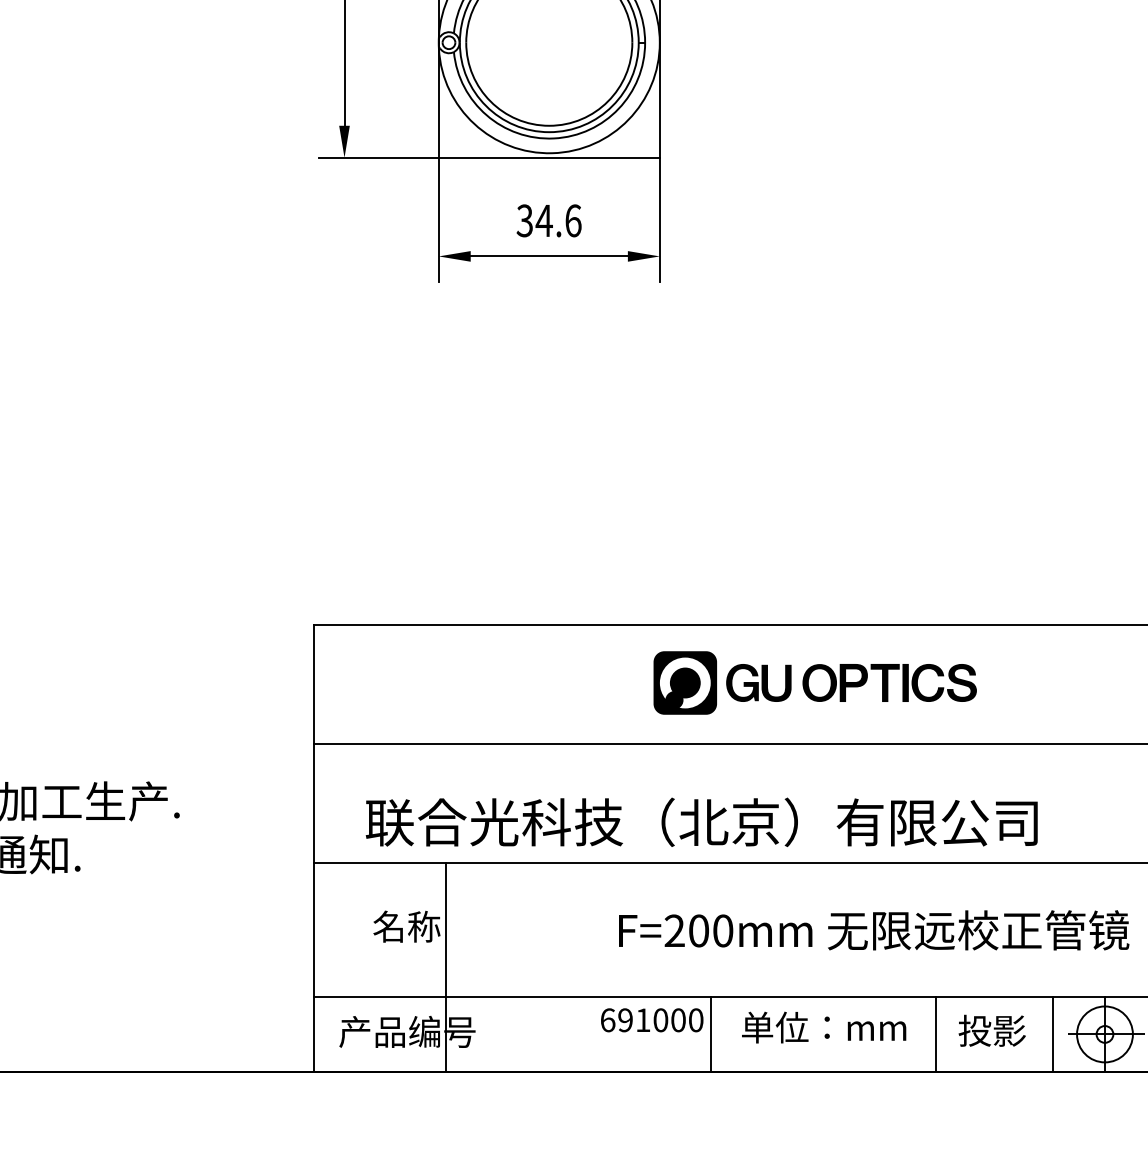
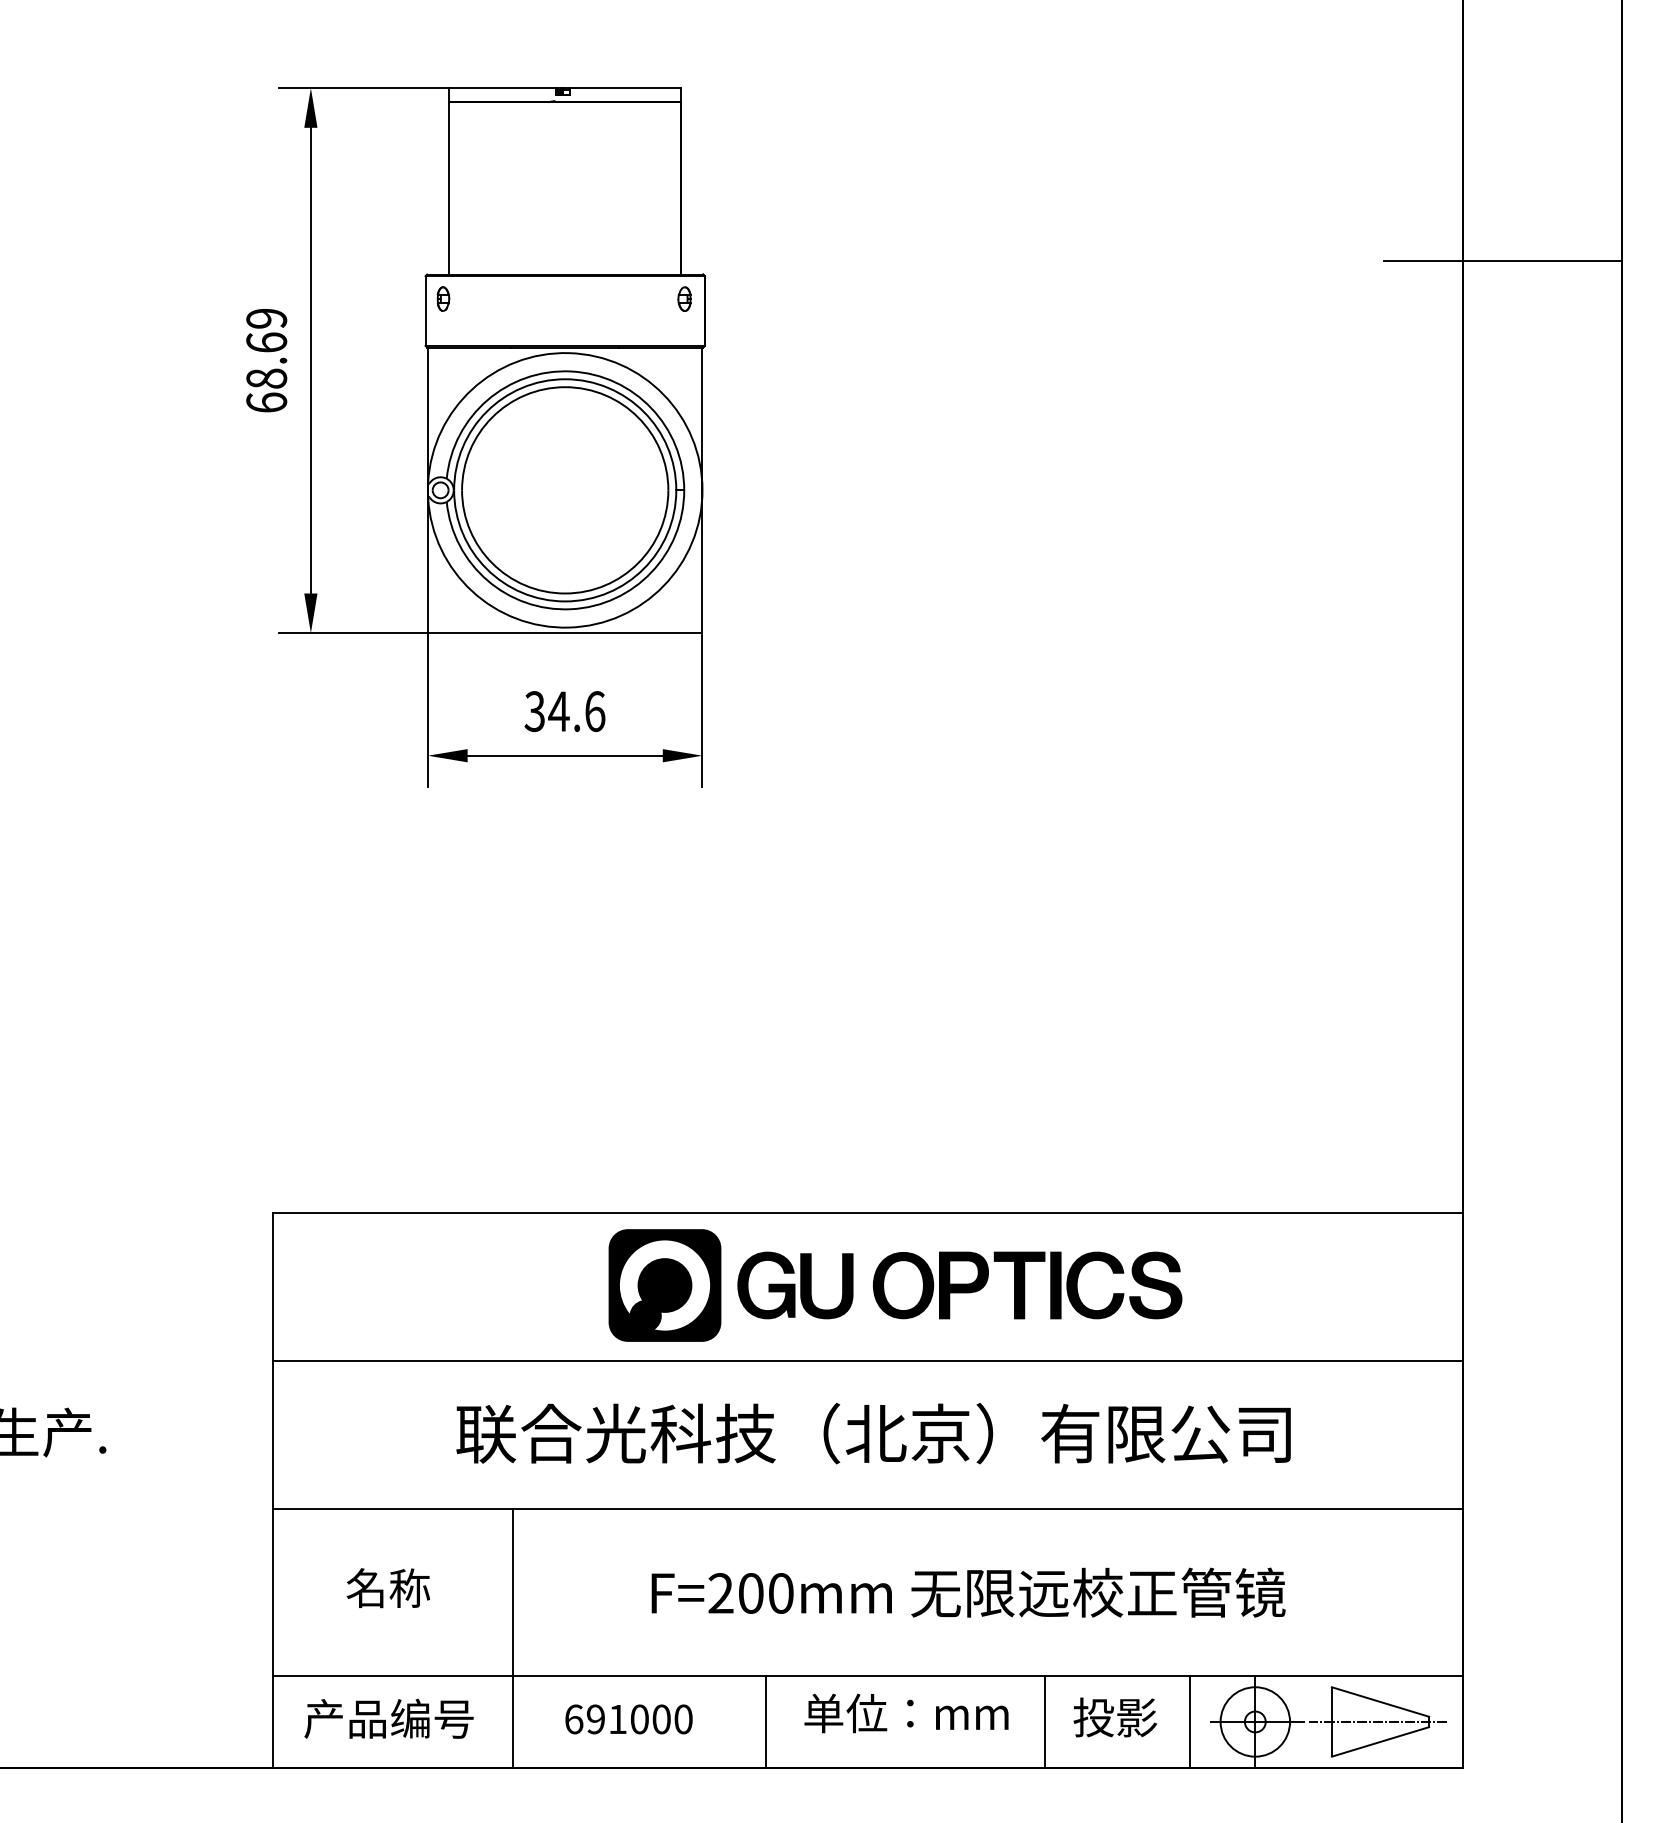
part: (815, 682) -> (895, 1285), size x1.43
text: (701, 822) -> (873, 1433), moved
line: (445, 967) -> (512, 1638), moved
text: (651, 1020) -> (628, 1719), moved

